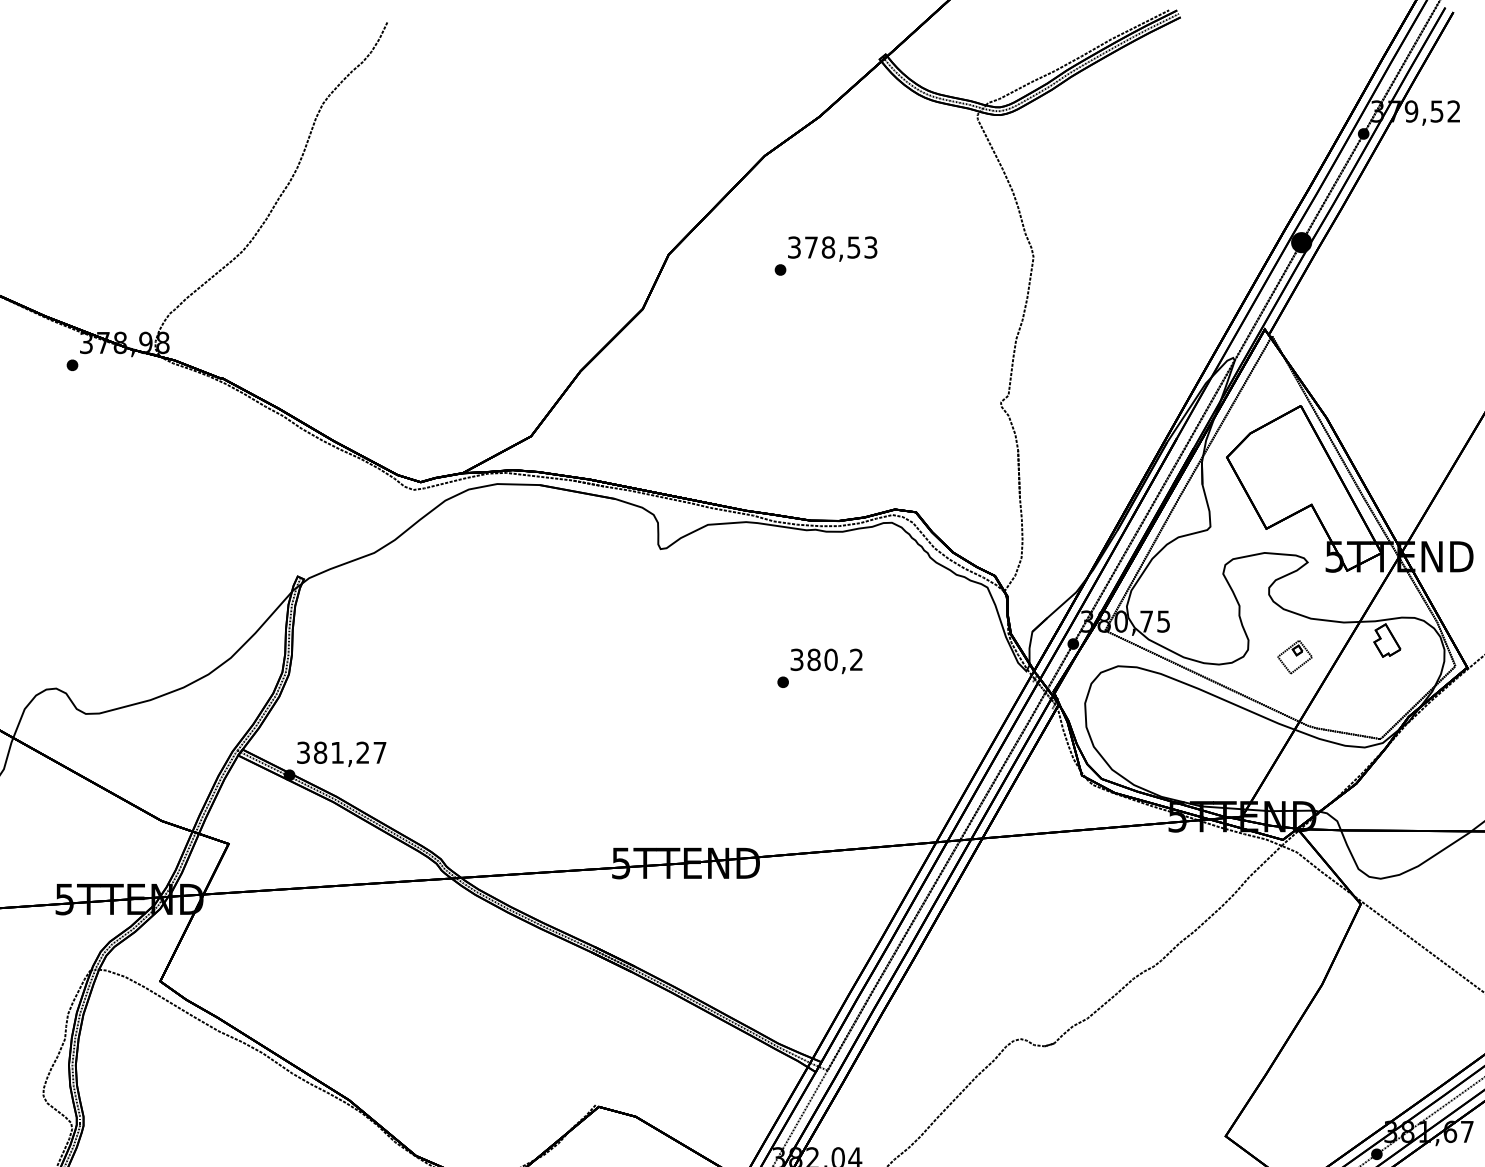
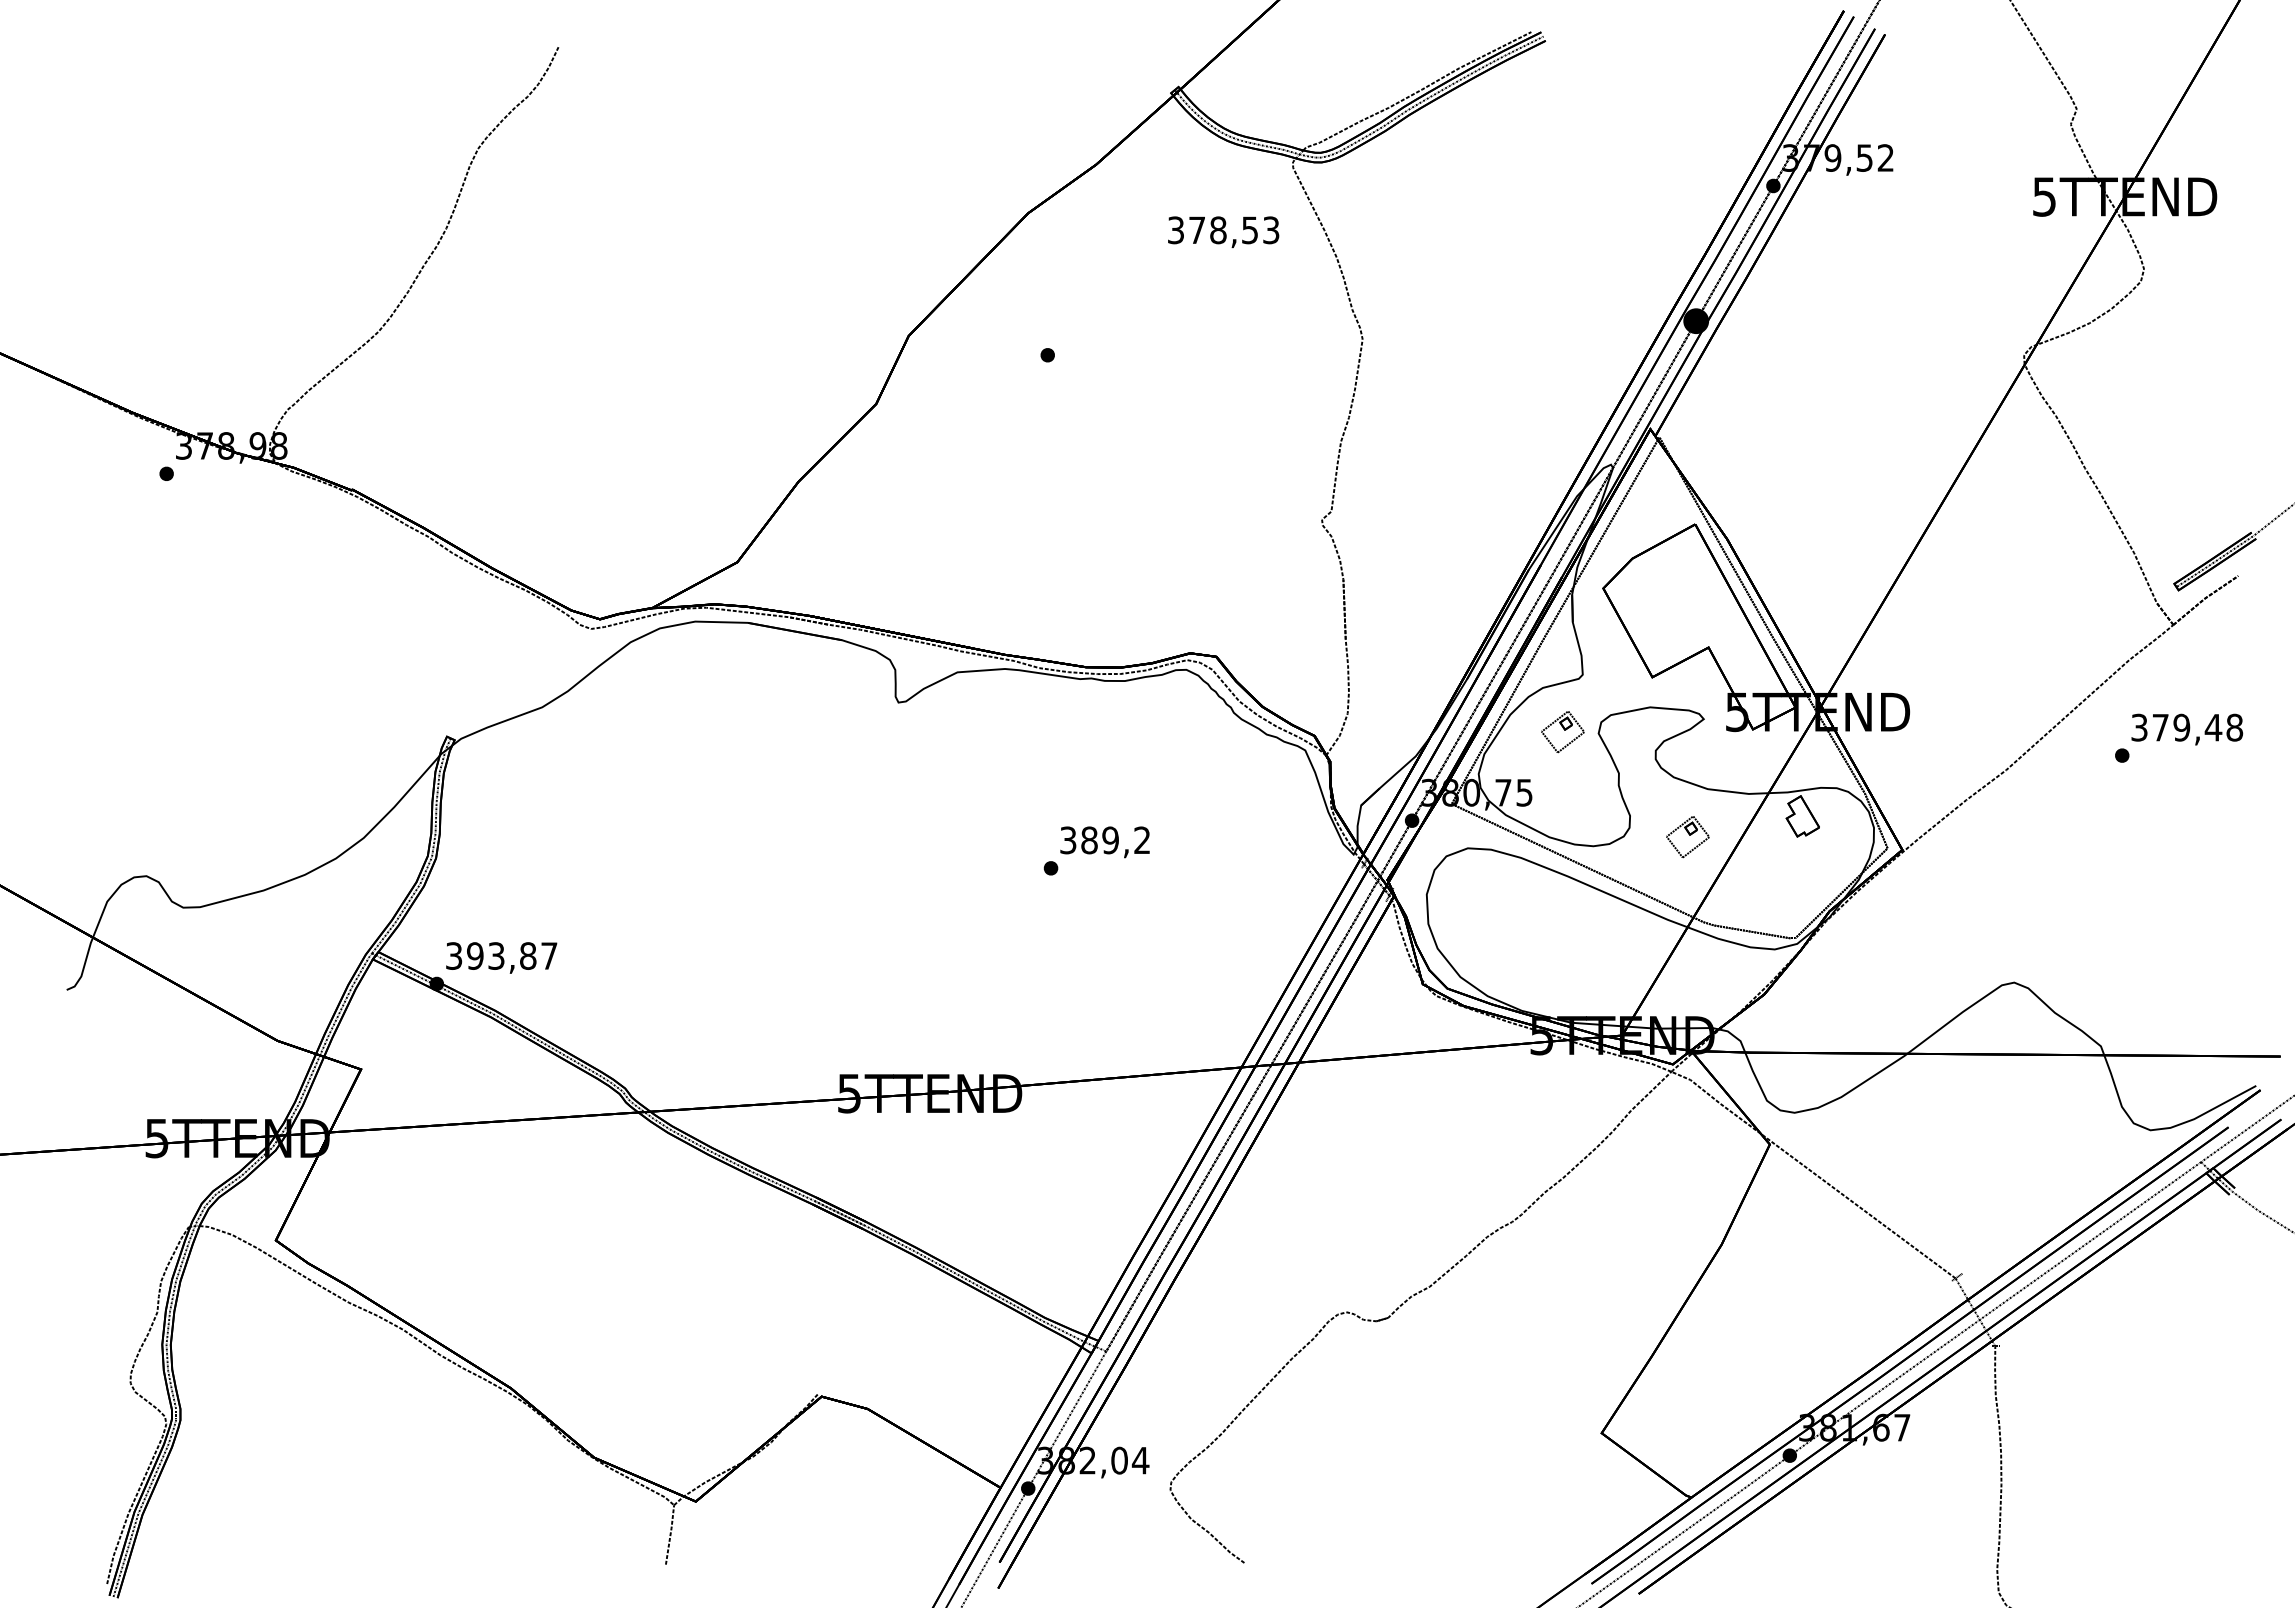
text: (832, 249) -> (1223, 232), moved
part: (1194, 573) -> (1562, 732), added
text: (830, 659) -> (1110, 840), 380,2 -> 389,2
text: (341, 752) -> (501, 955), 381,27 -> 393,87

